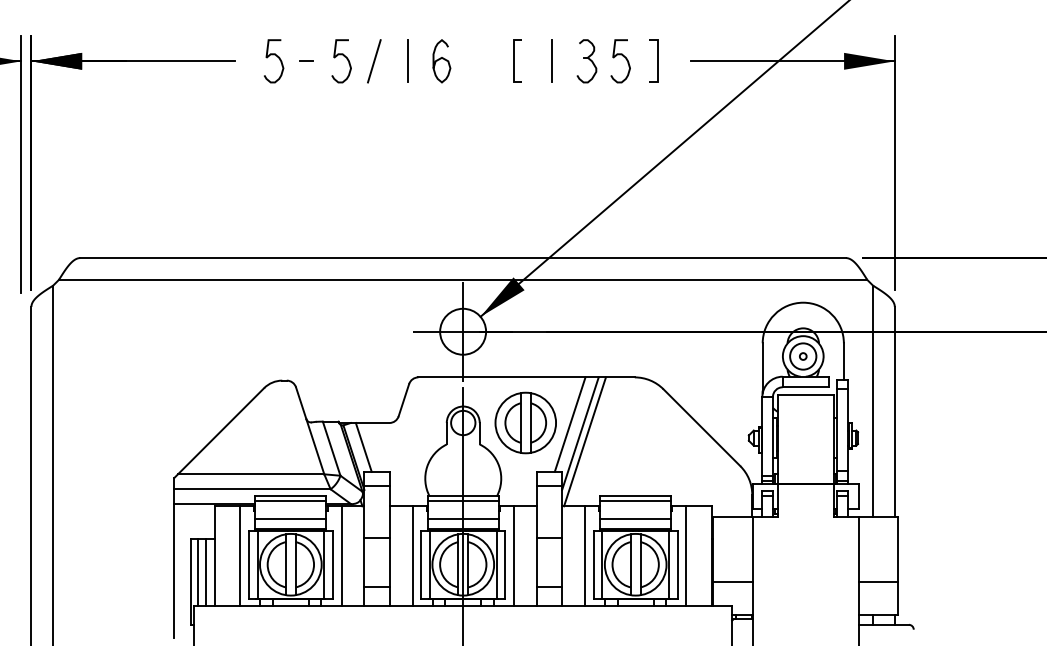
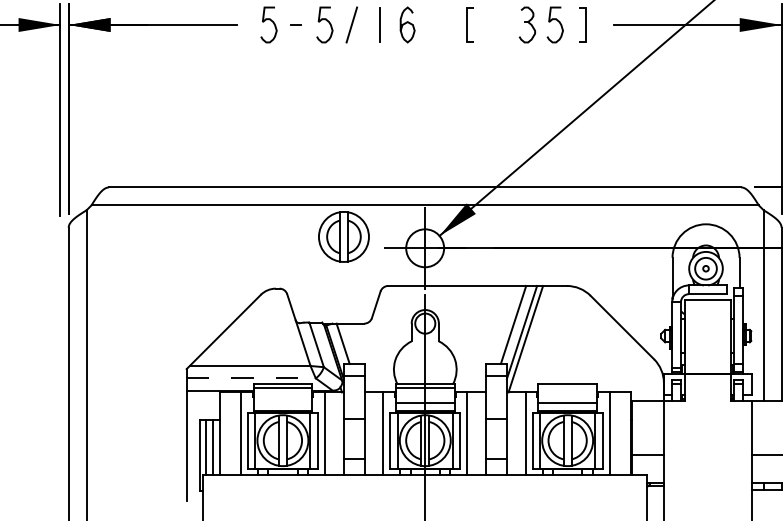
line: (551, 61) -> (498, 25), removed
part: (525, 422) -> (343, 236), moved
line: (252, 489) -> (251, 378), solid -> dashed
line: (635, 500) -> (567, 387), removed
line: (290, 518) -> (282, 402), removed

